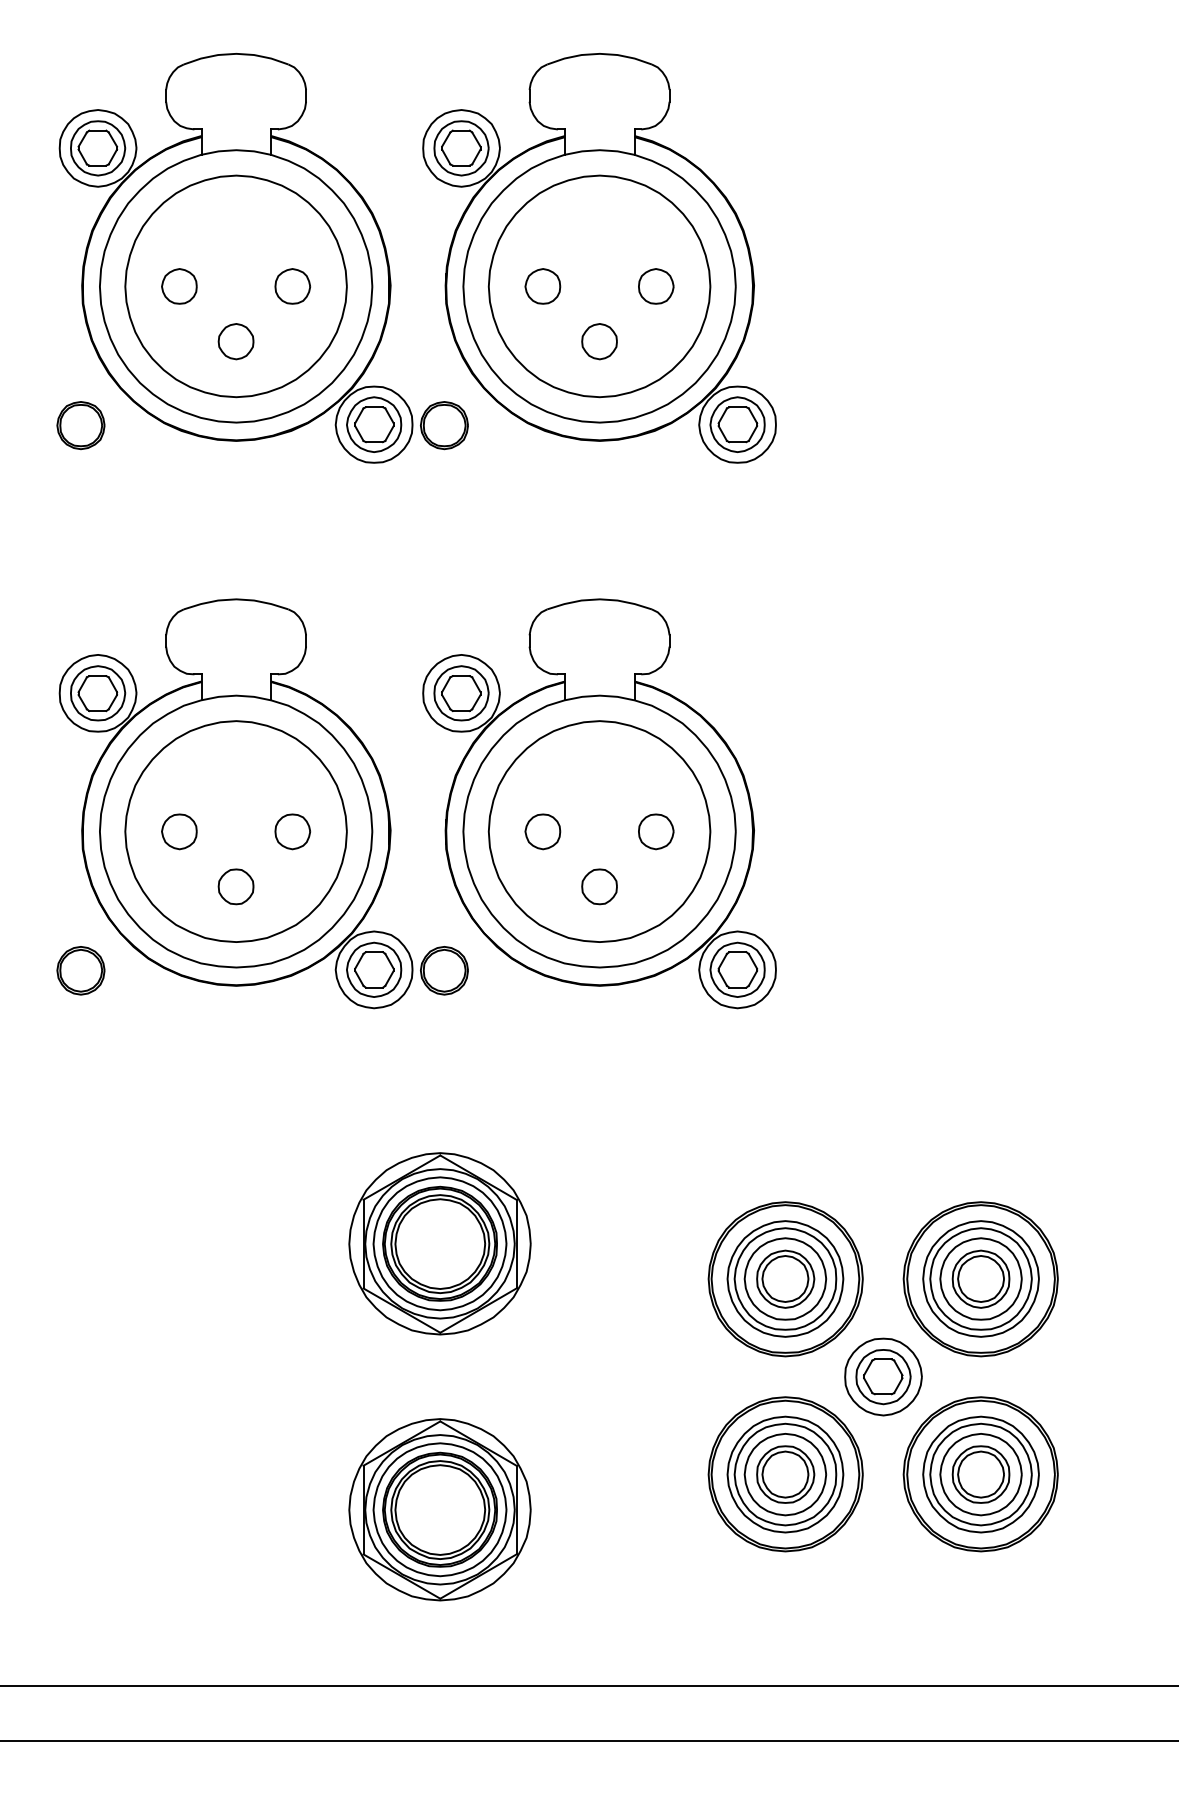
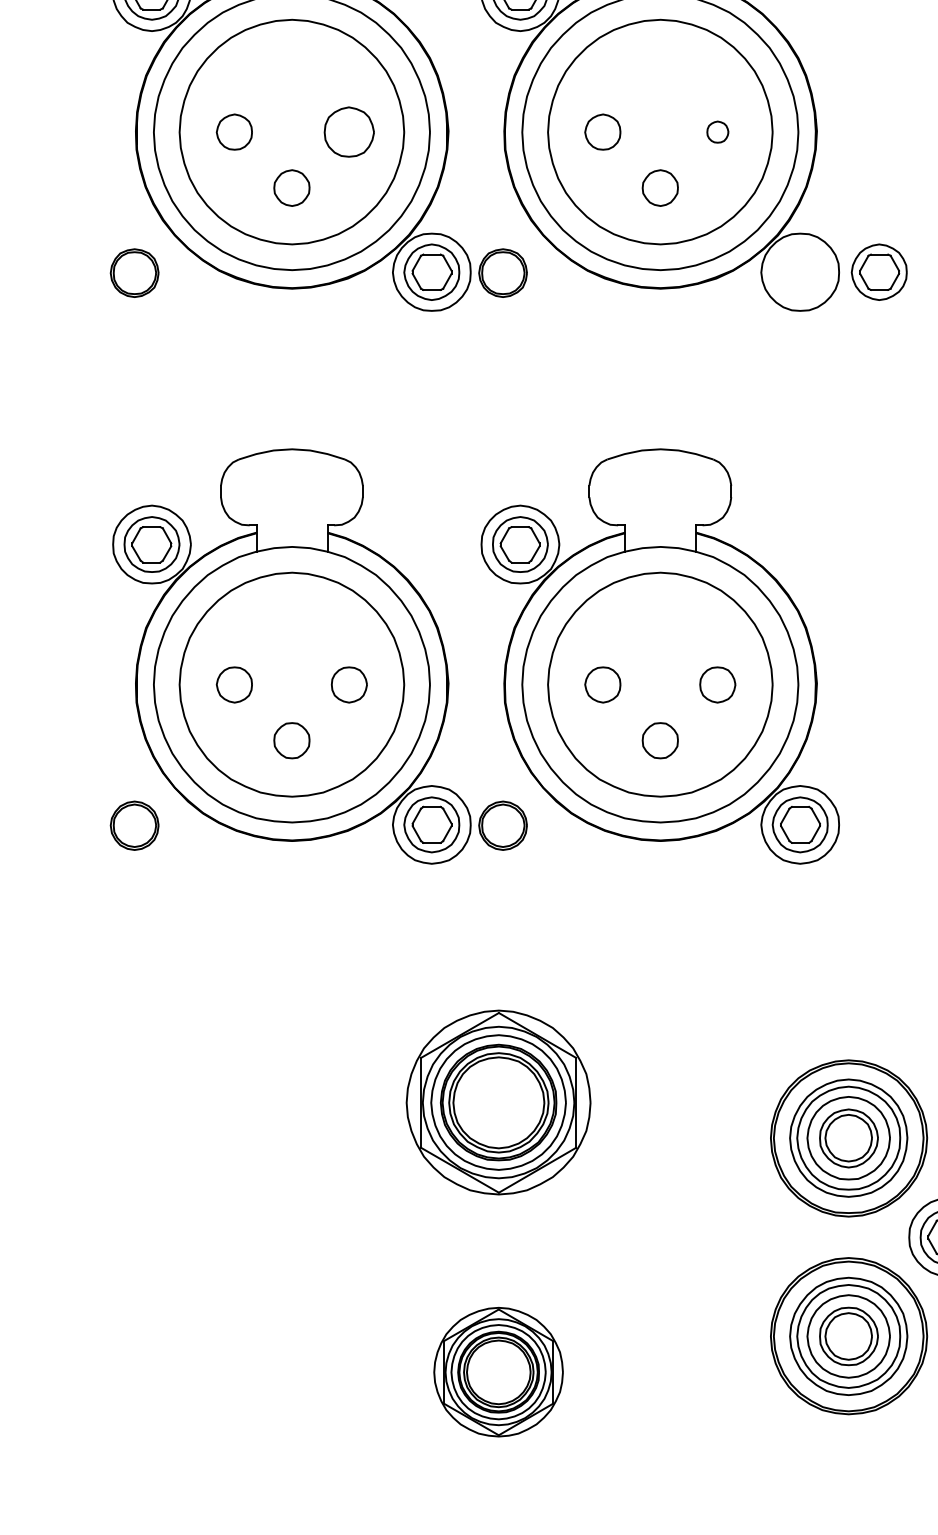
part: (292, 286) -> (349, 132), size x1.4
part: (656, 286) -> (718, 132), size x0.6
part: (737, 424) -> (879, 272), moved
part: (439, 1509) -> (498, 1371), size x0.7

